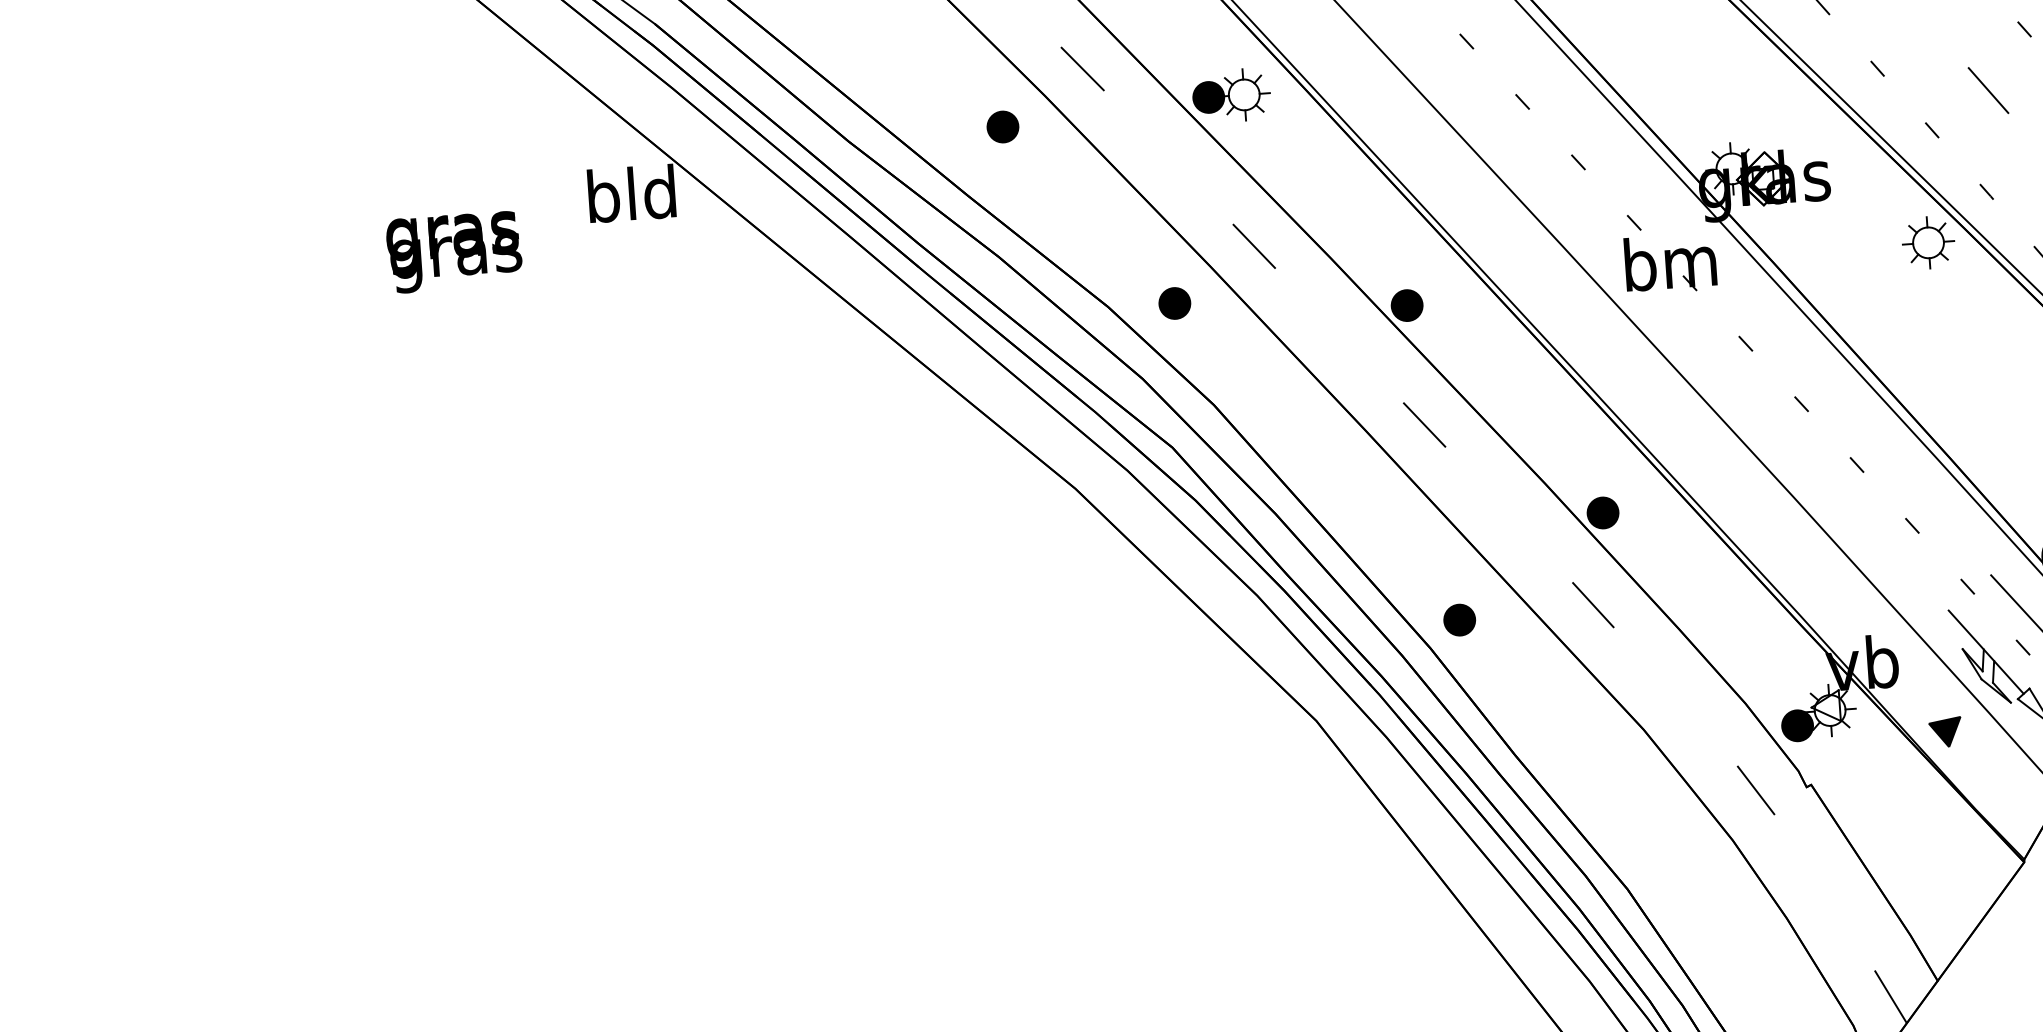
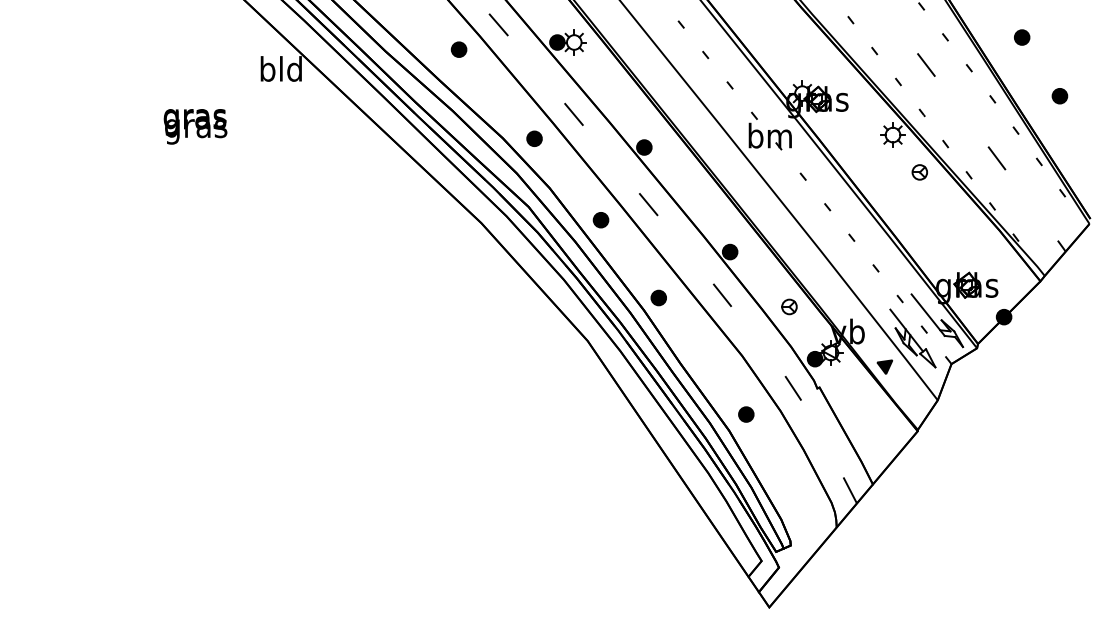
text: (454, 251) -> (195, 126), moved
part: (1989, 317) -> (919, 172), added
part: (1325, 465) -> (600, 220), added
part: (1735, 618) -> (789, 306), added
part: (1661, 852) -> (746, 414), added

